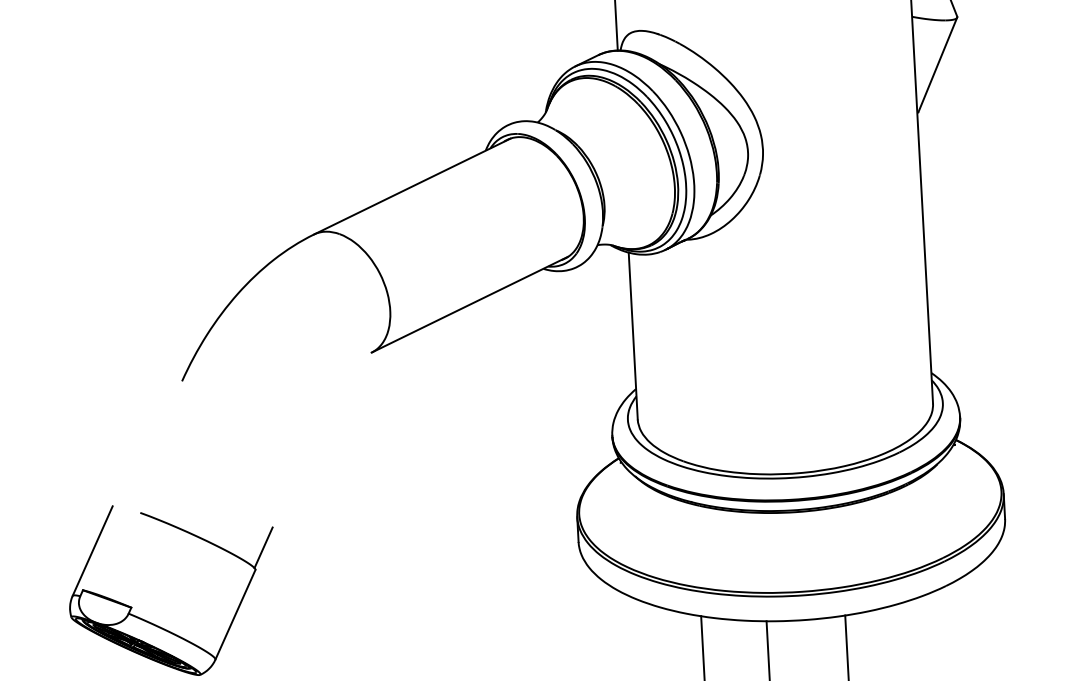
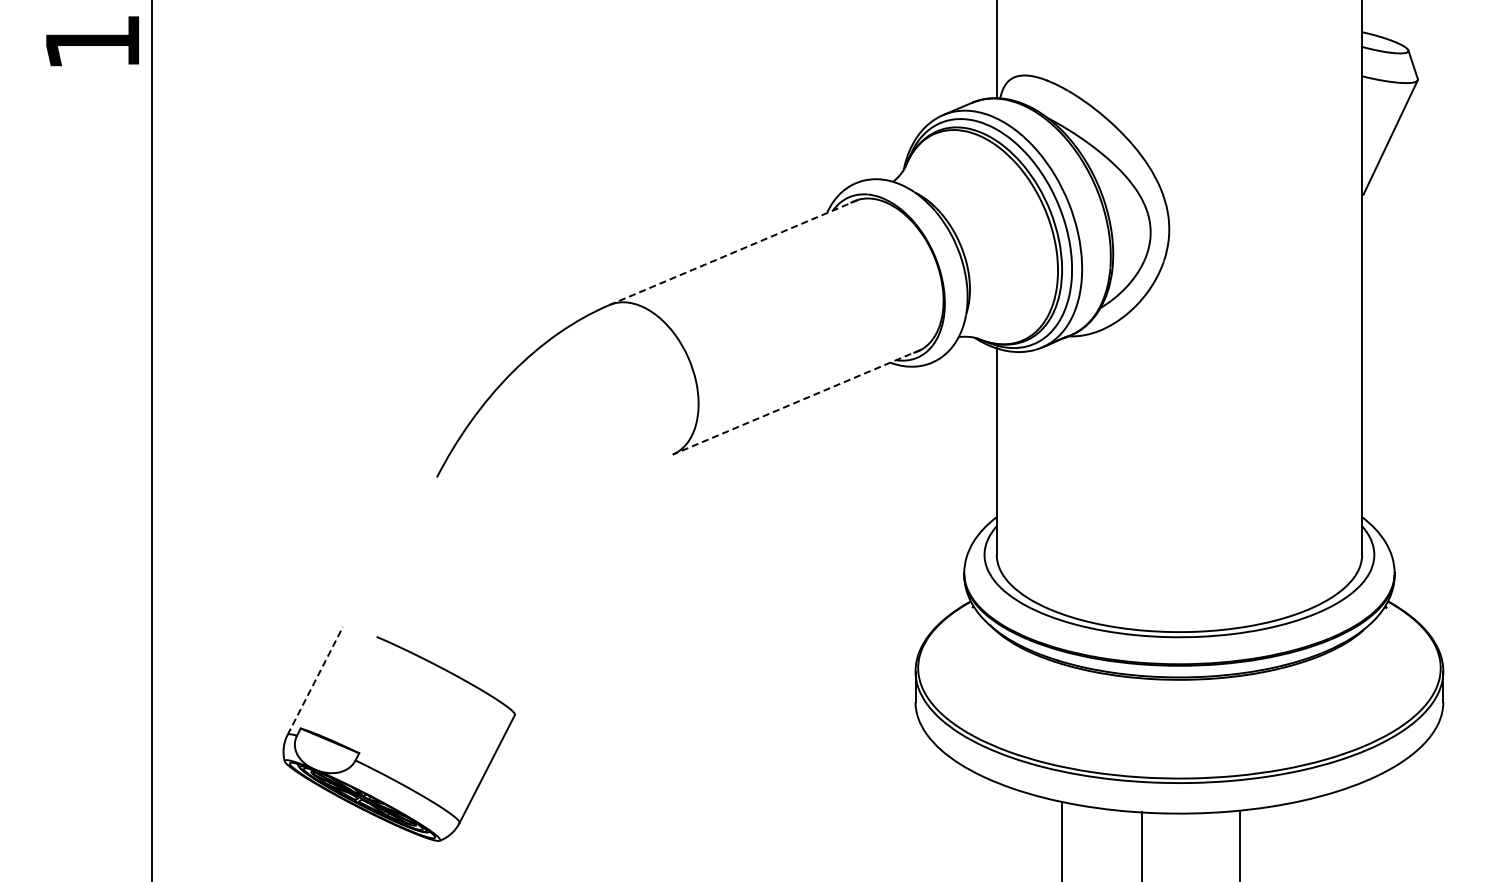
line: (411, 186) -> (733, 252), solid -> dashed
line: (470, 305) -> (797, 402), solid -> dashed
line: (262, 547) -> (525, 687), removed
line: (92, 550) -> (315, 680), solid -> dashed

